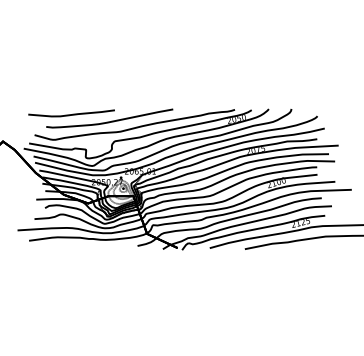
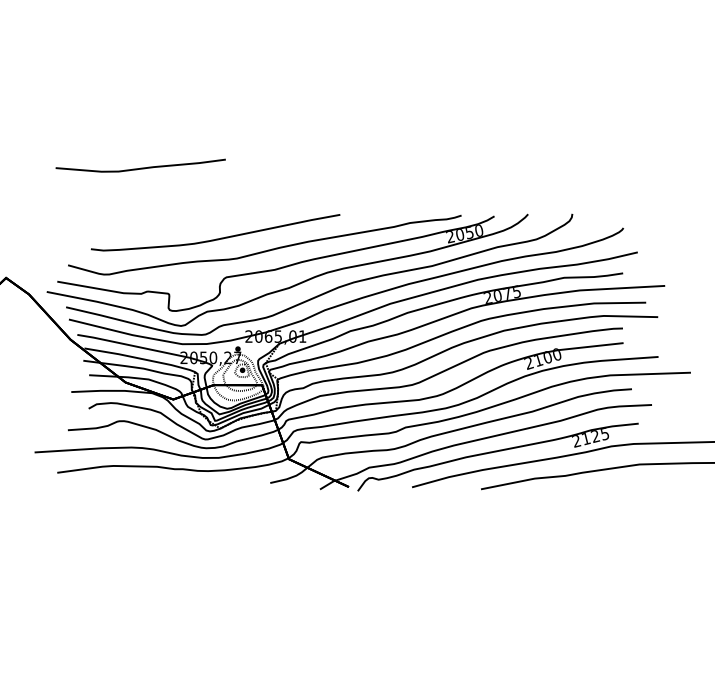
curve: (72, 113) -> (142, 165), moved

